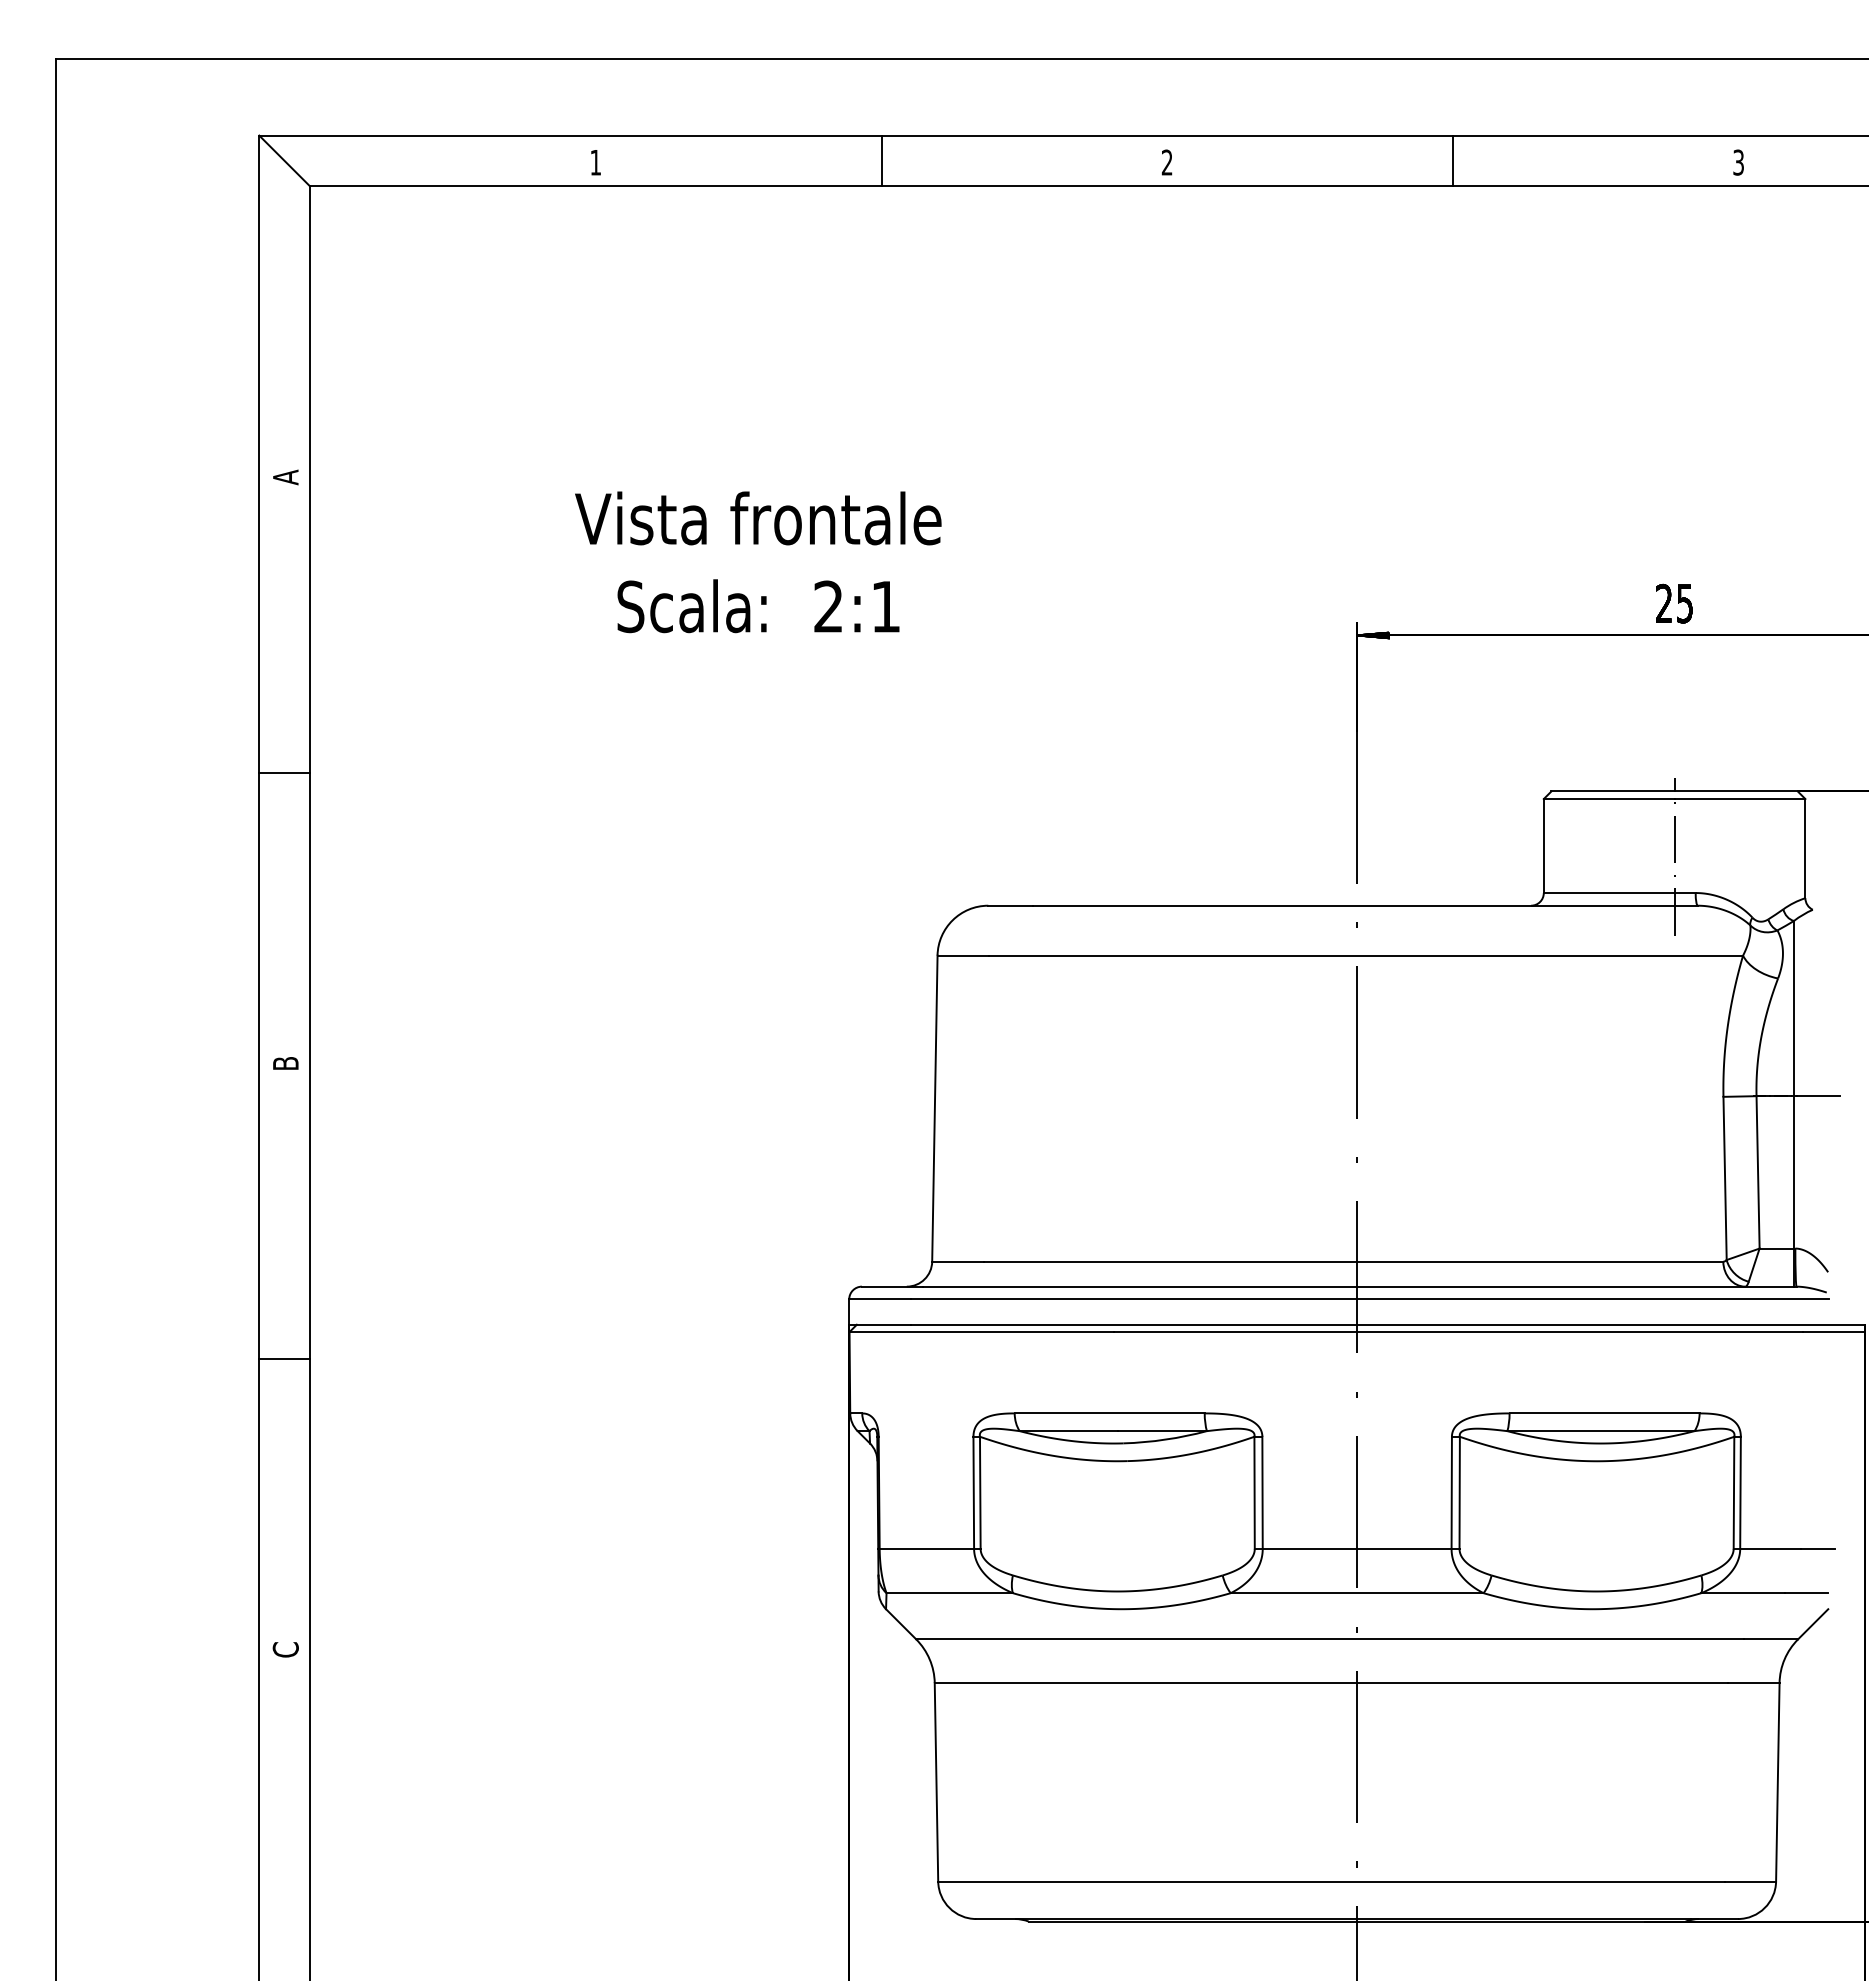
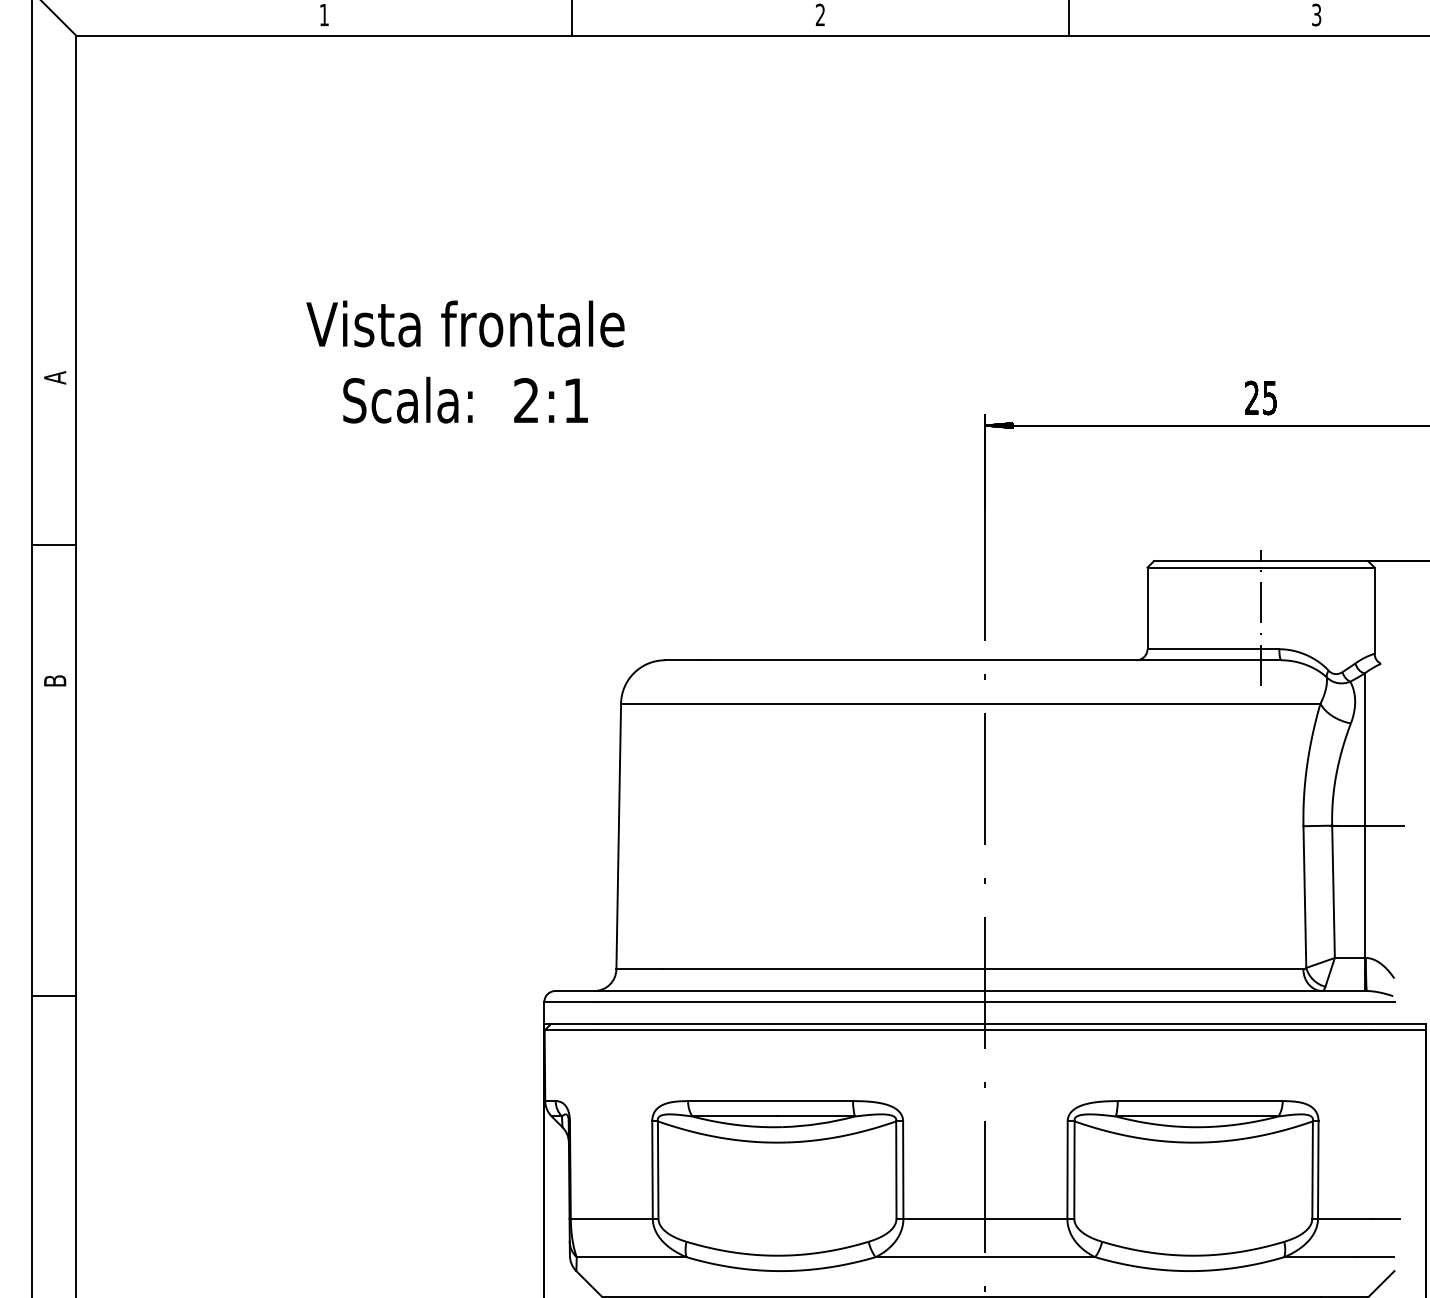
text: (285, 477) -> (54, 377), moved
text: (285, 1063) -> (54, 680), moved
line: (284, 1358) -> (54, 995), moved

